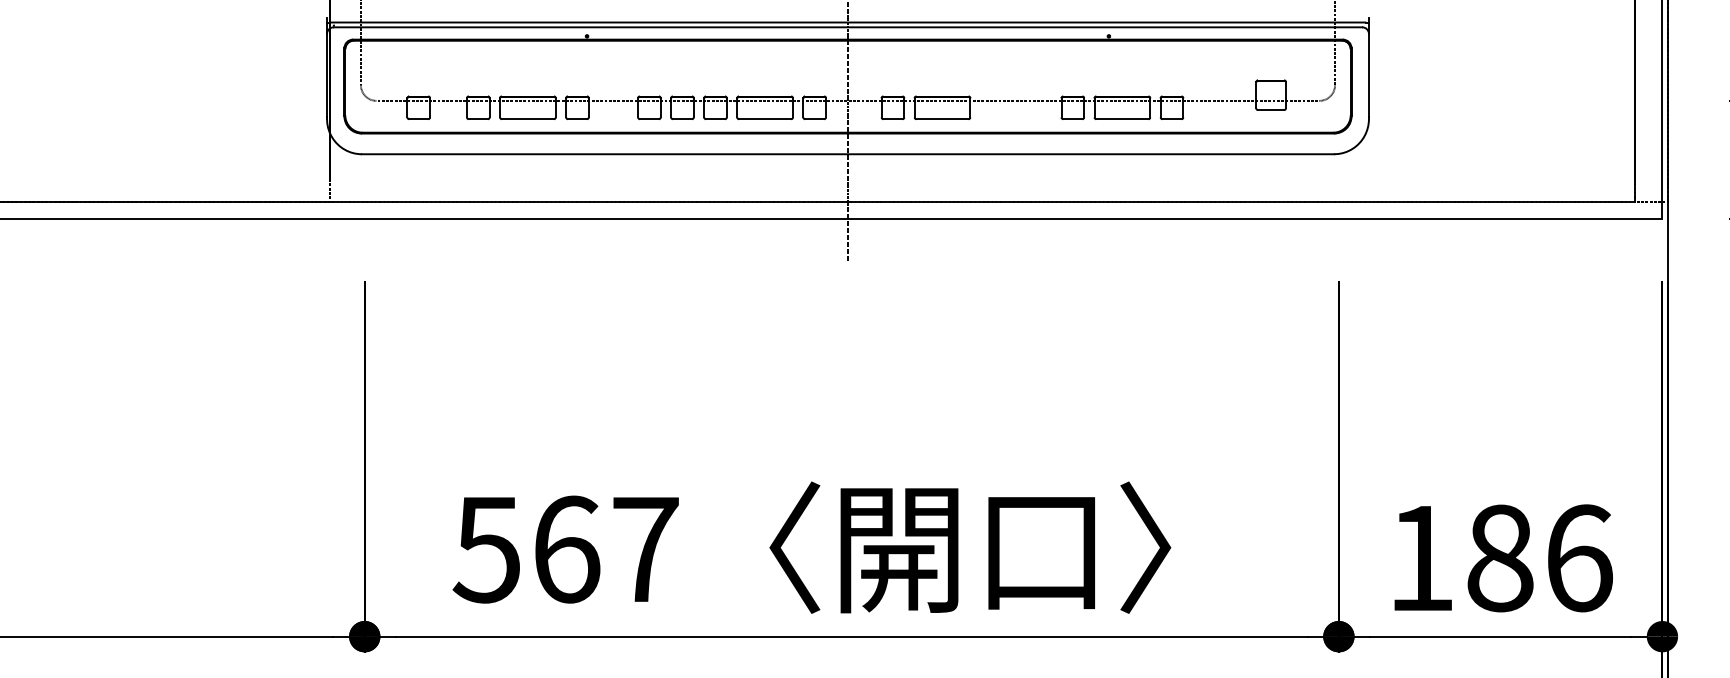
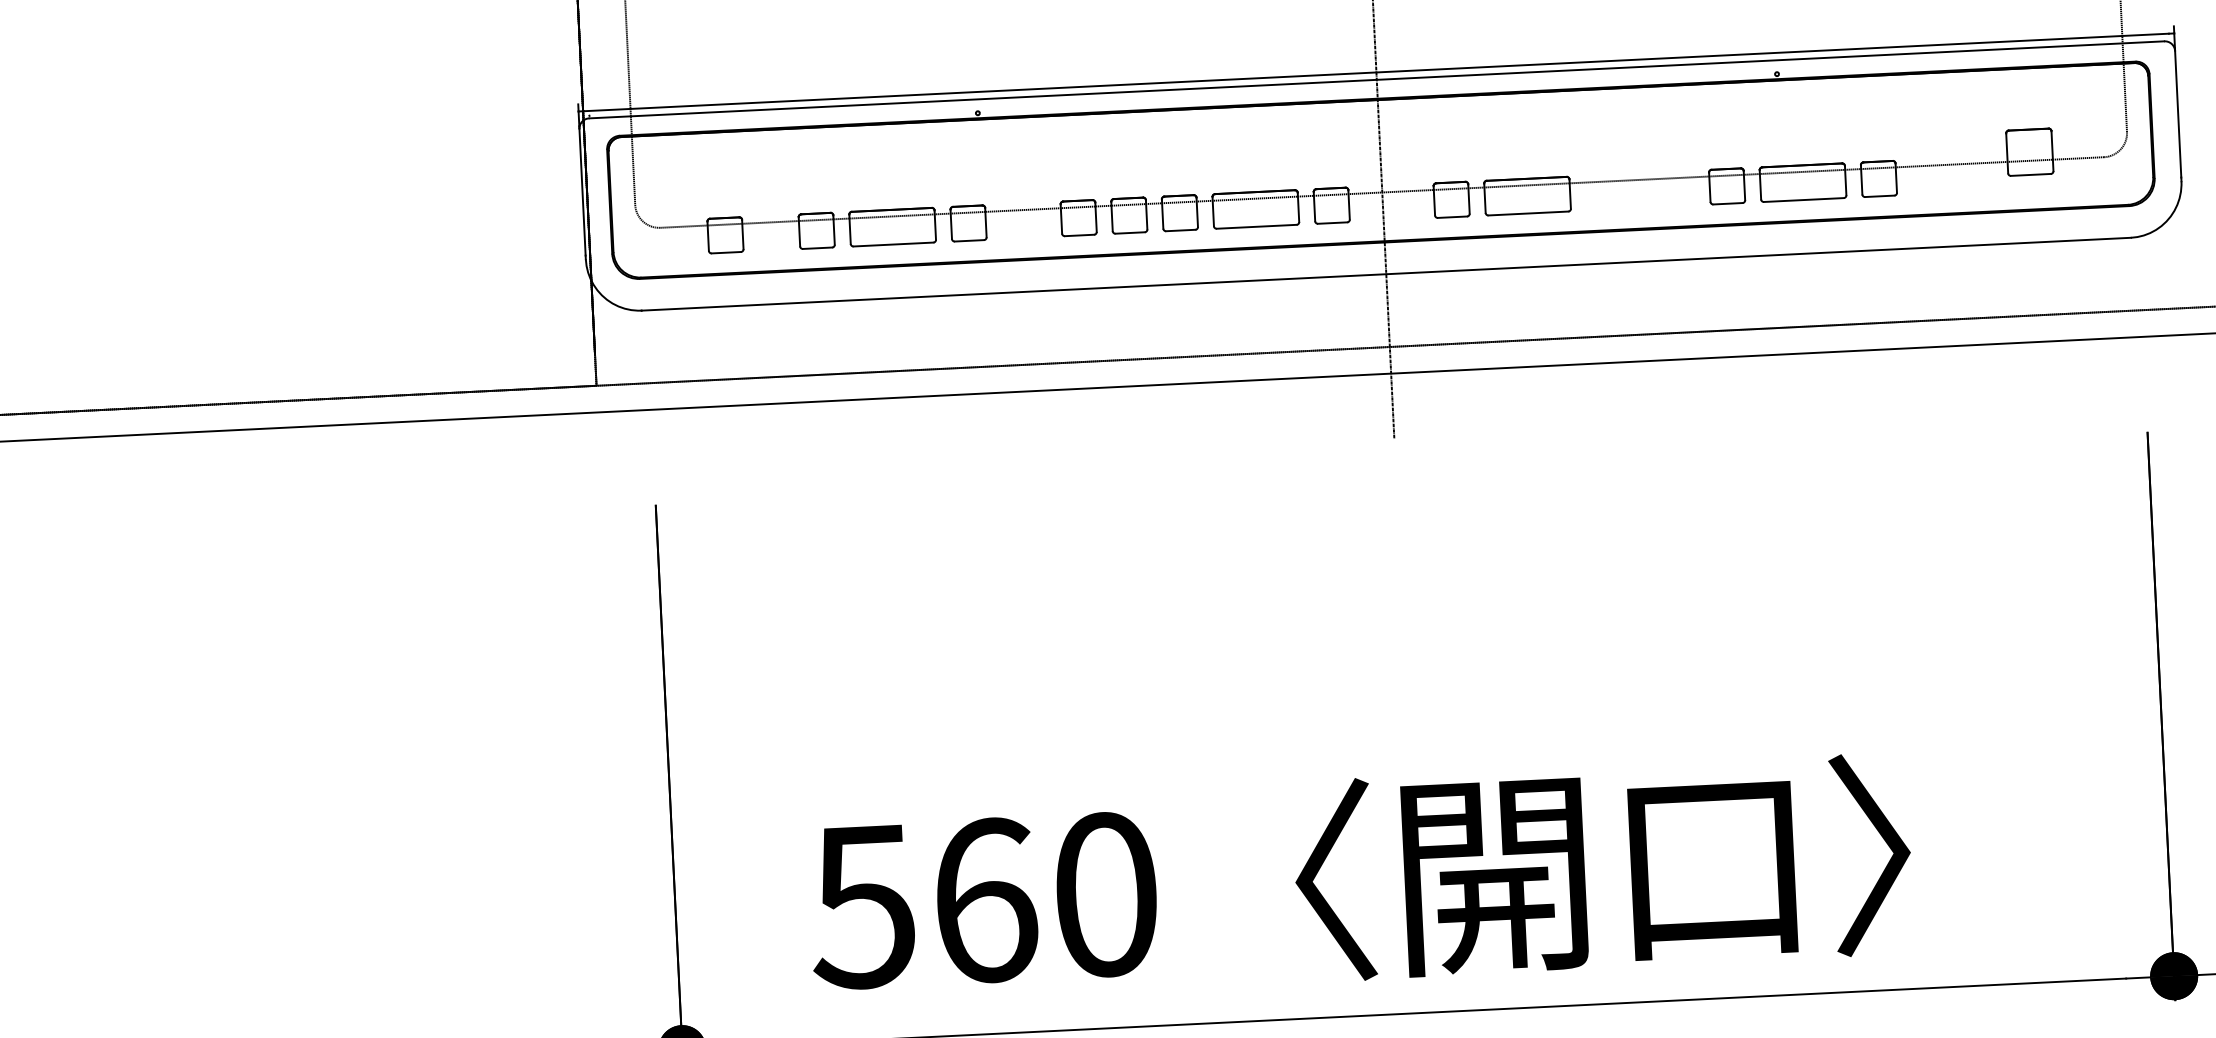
text: (645, 549) -> (1105, 894), 567 -> 560

